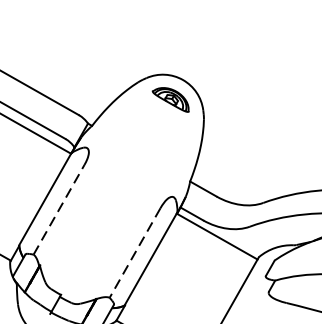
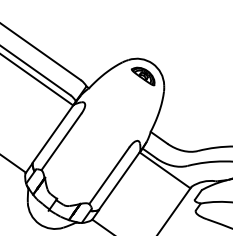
line: (59, 210) -> (61, 142), dashed -> solid
line: (135, 252) -> (109, 175), dashed -> solid

